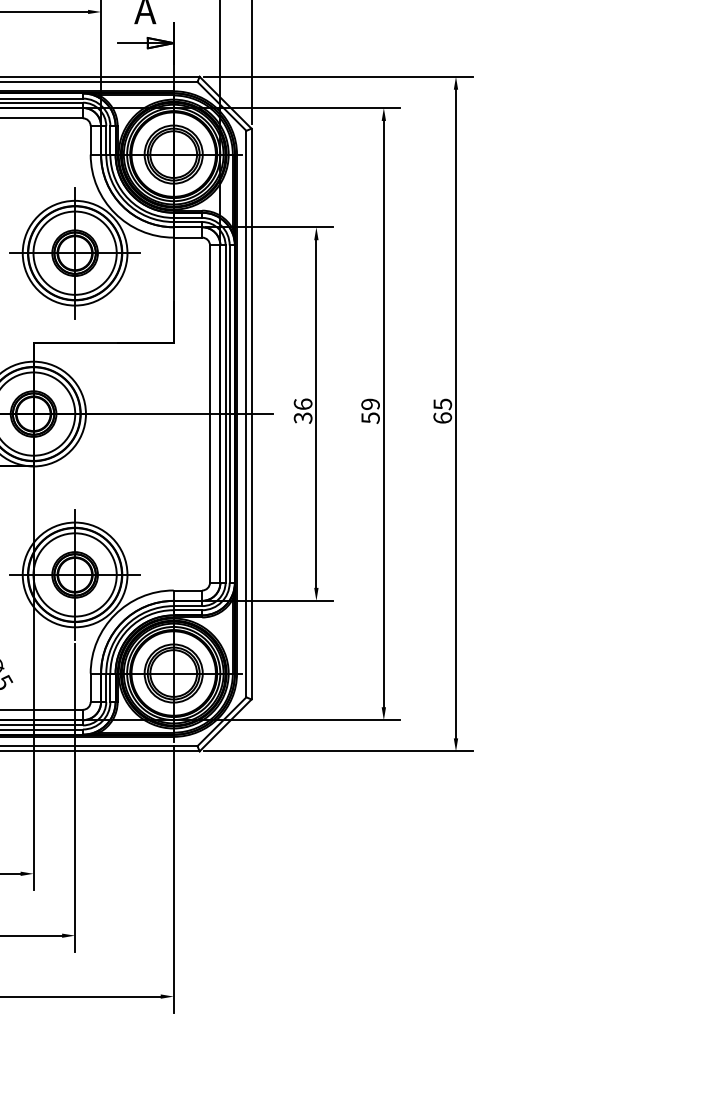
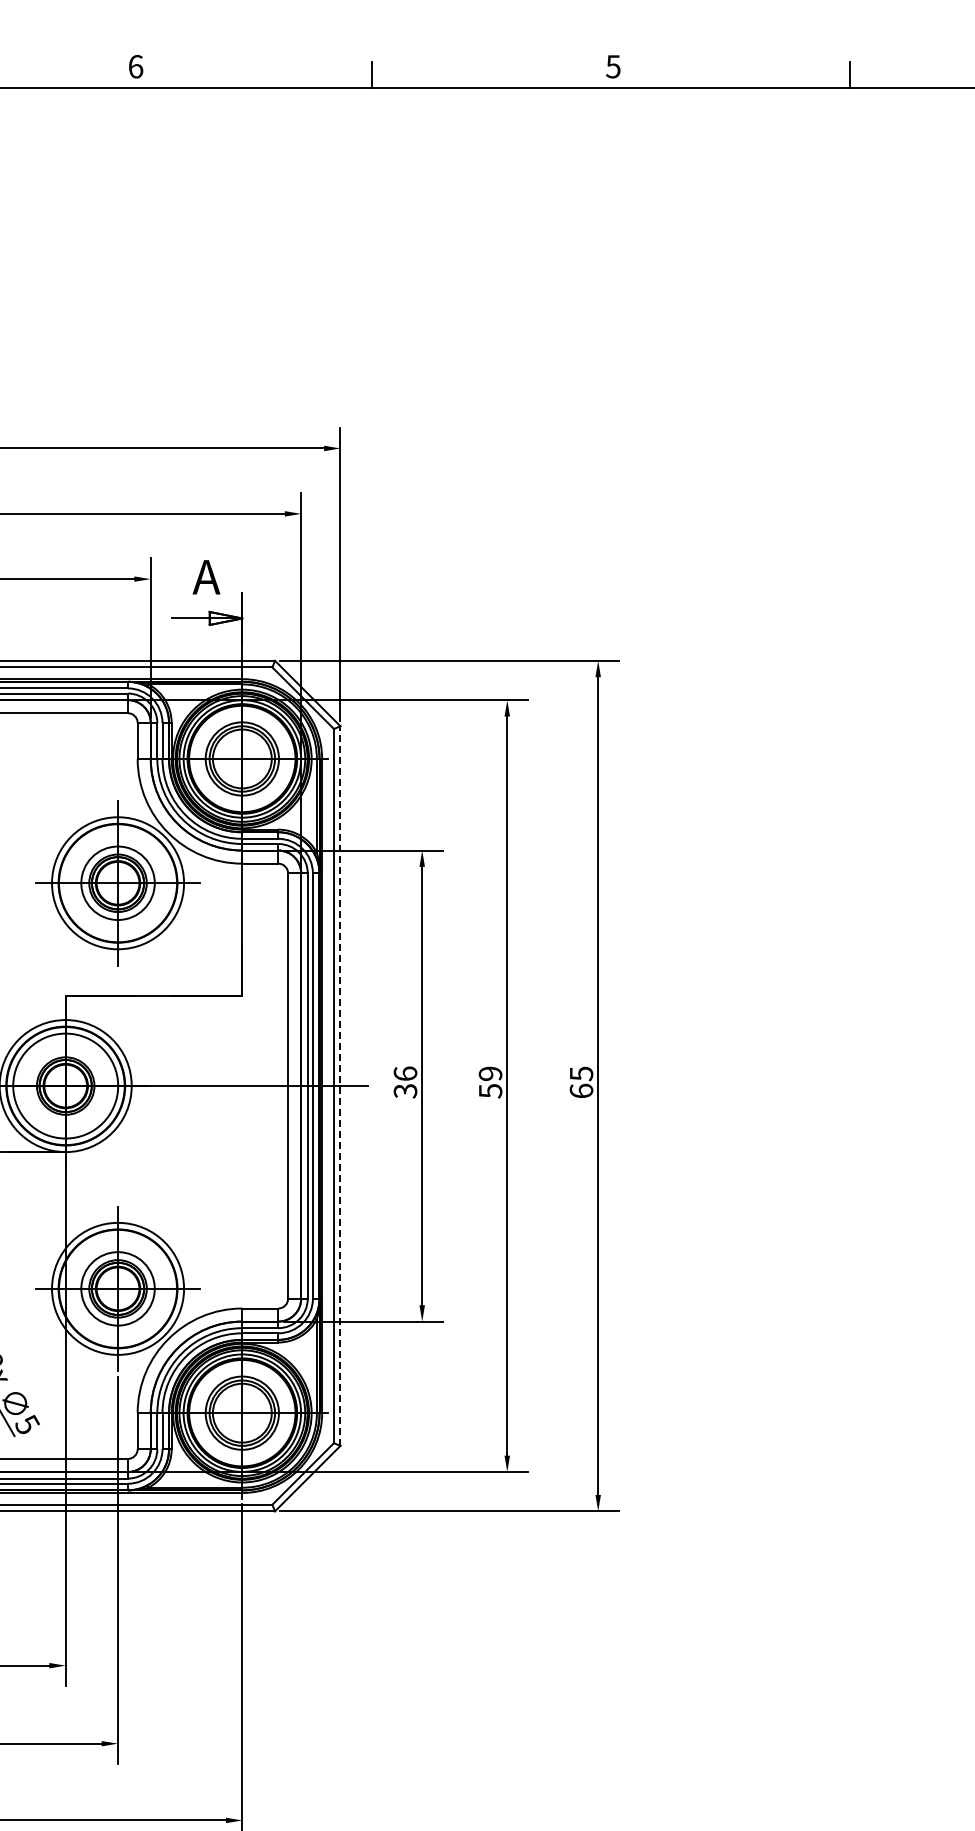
circle: (74, 252) -> (117, 882), size x0.7
line: (251, 414) -> (340, 1086), solid -> dashed
circle: (74, 574) -> (117, 1288), size x0.7

